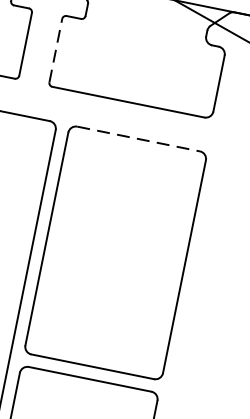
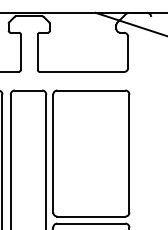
line: (55, 50) -> (37, 52), dashed -> solid
line: (138, 139) -> (91, 90), dashed -> solid

